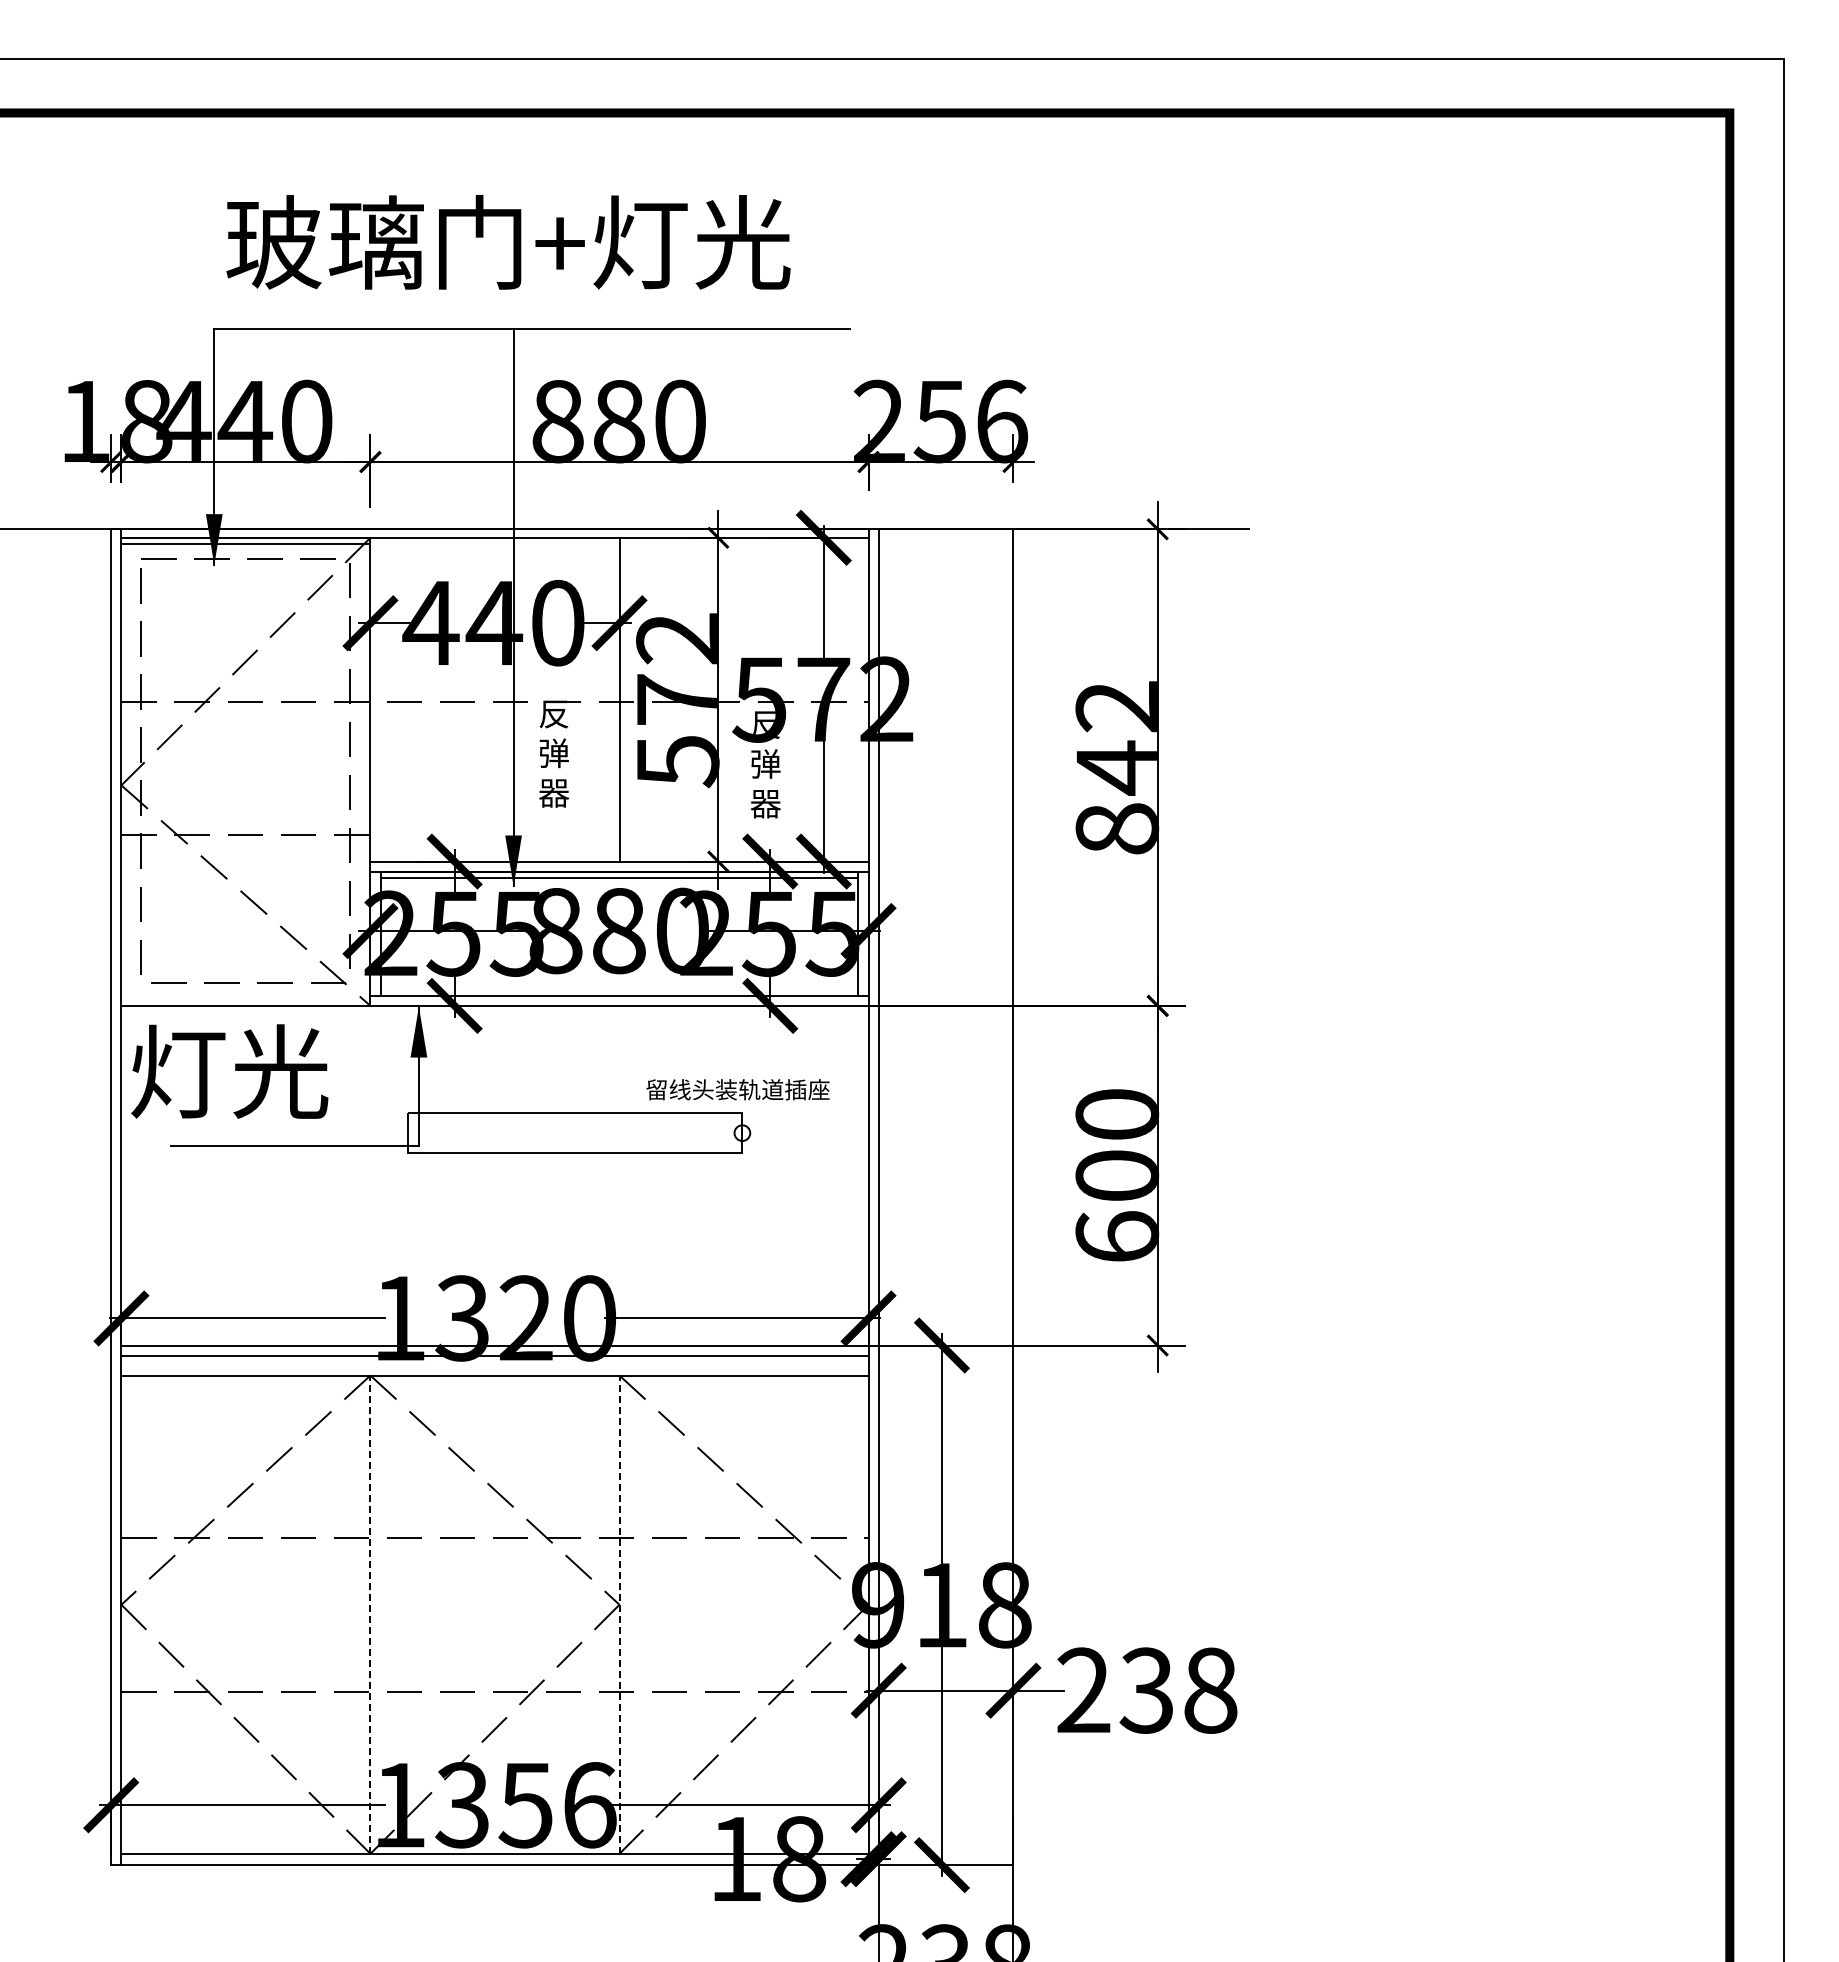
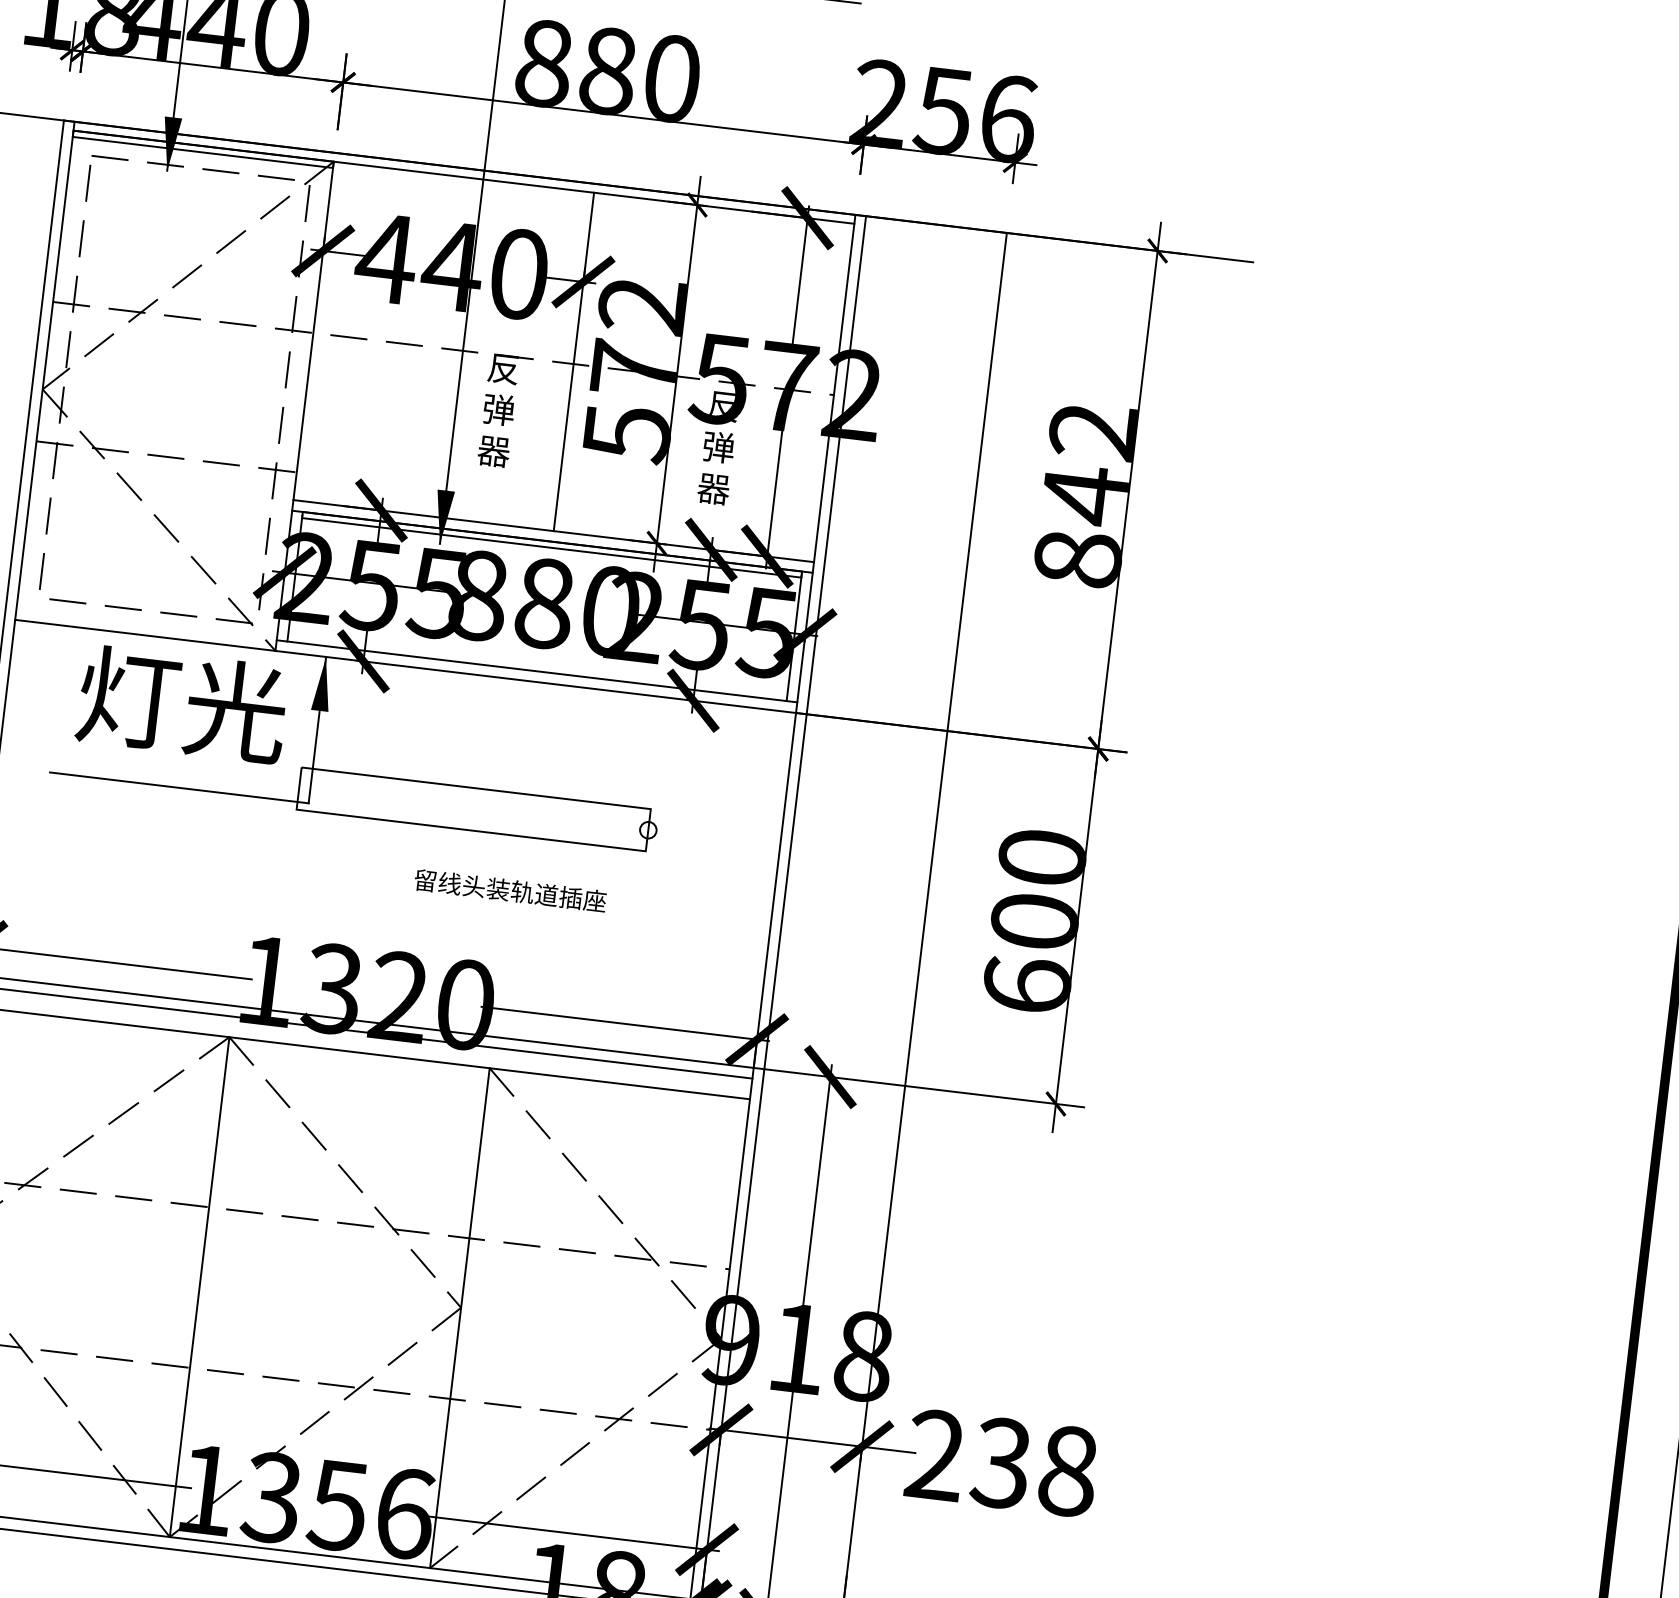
text: (229, 1071) -> (182, 704), moved
text: (737, 1089) -> (509, 890), moved
line: (370, 1614) -> (199, 1286), dashed -> solid
line: (619, 1614) -> (459, 1317), dashed -> solid

